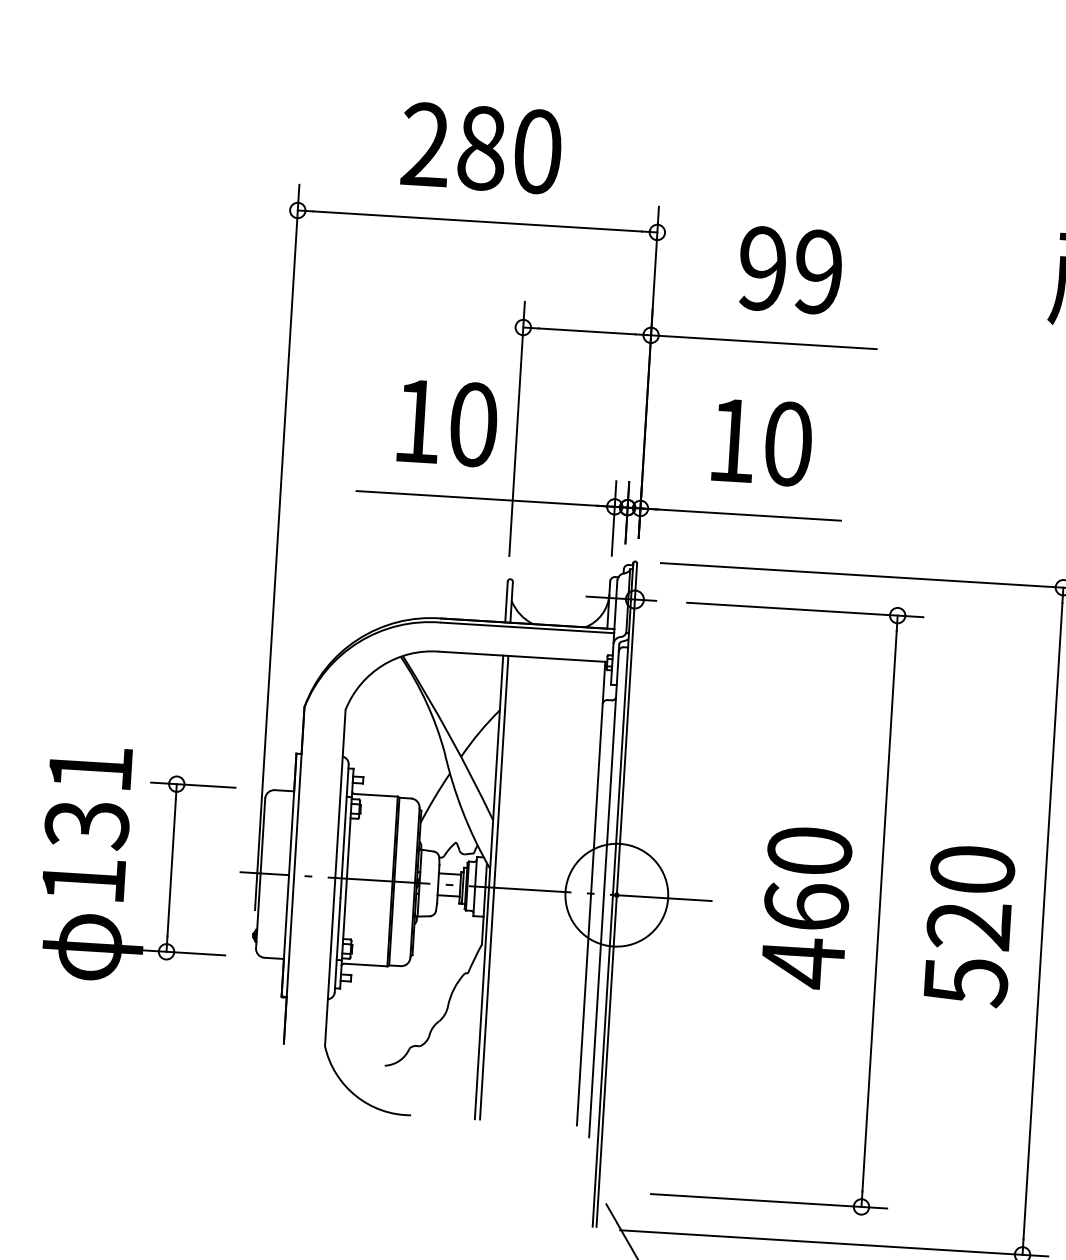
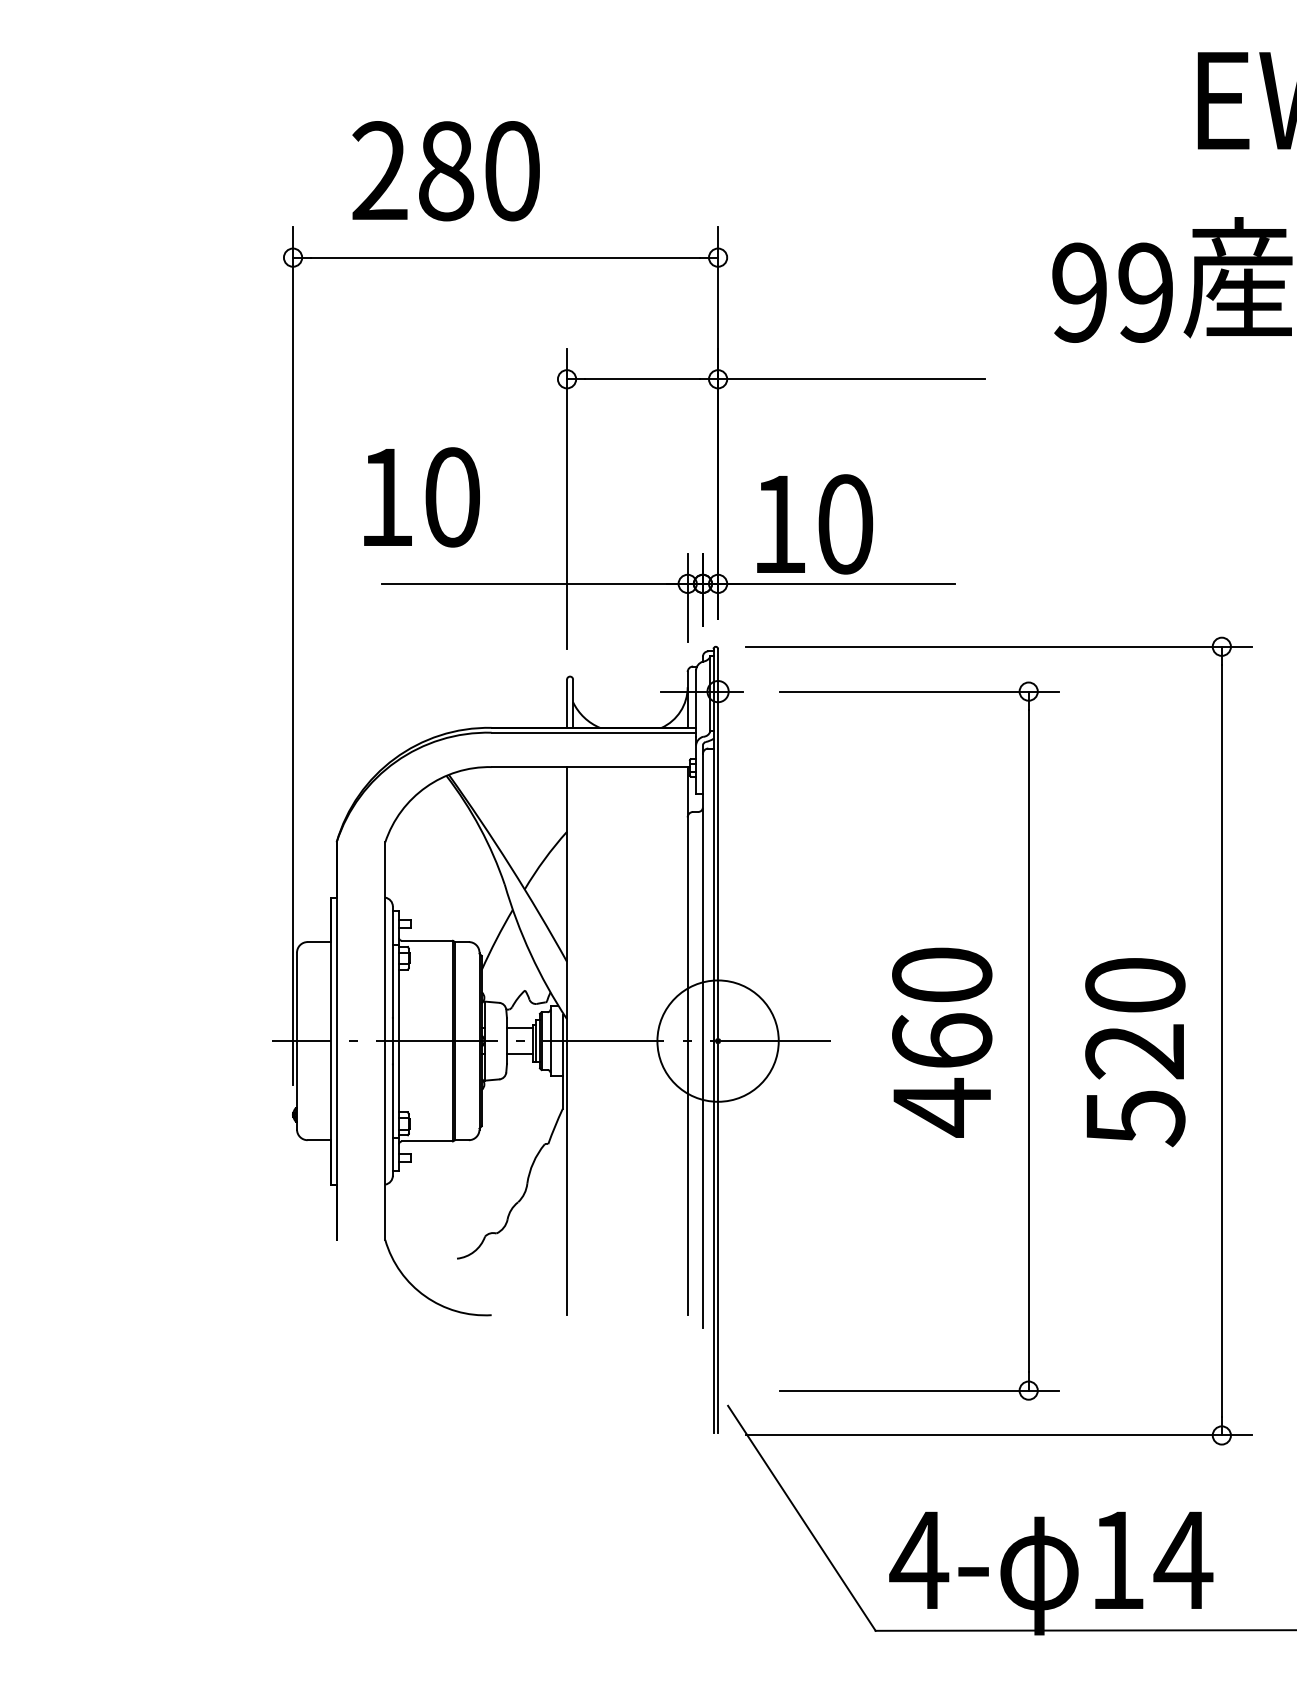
text: (481, 148) -> (445, 171), moved
text: (790, 270) -> (1112, 292), moved
text: (447, 423) -> (421, 497), moved
text: (762, 442) -> (815, 524), moved
part: (125, 865) -> (137, 1041), removed
line: (494, 888) -> (573, 1041), removed

